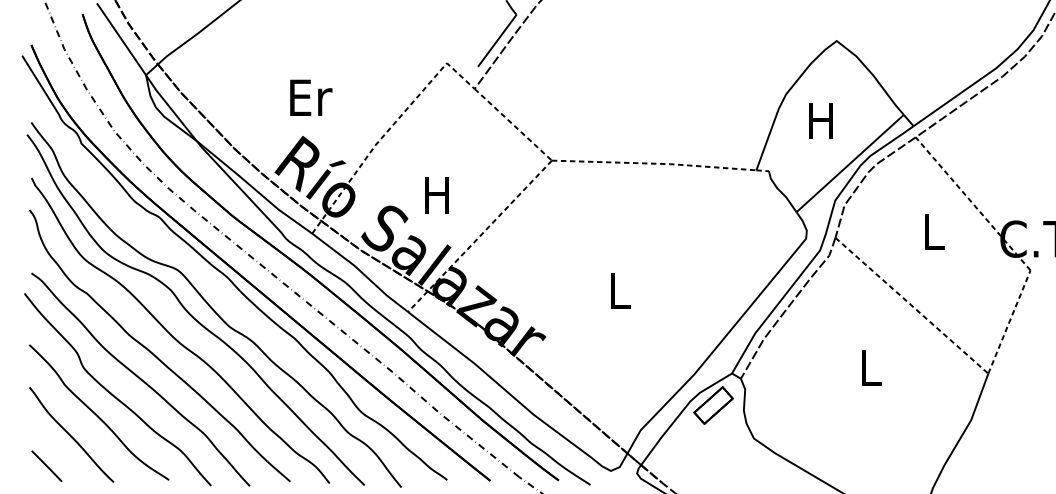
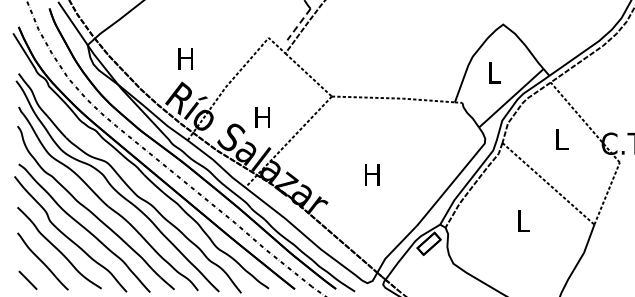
line: (496, 40) -> (298, 24), solid -> dashed
text: (310, 97) -> (186, 58), Er -> H
text: (820, 120) -> (493, 72), H -> L
text: (619, 290) -> (372, 174), L -> H

